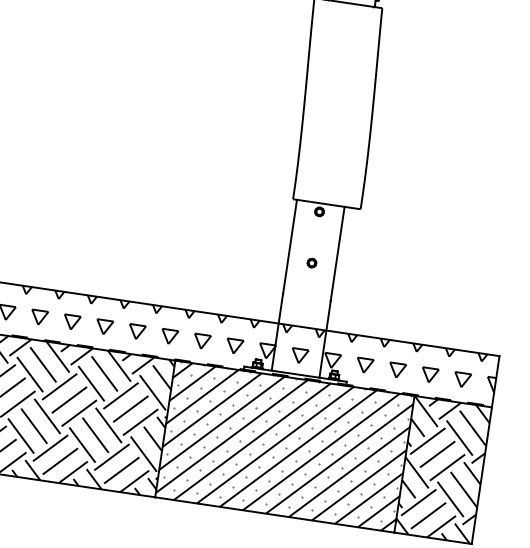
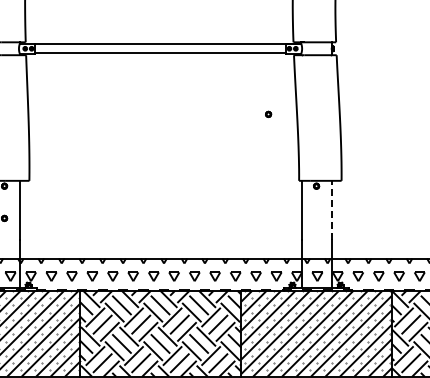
line: (337, 254) -> (331, 210), solid -> dashed
part: (312, 261) -> (268, 113), moved

